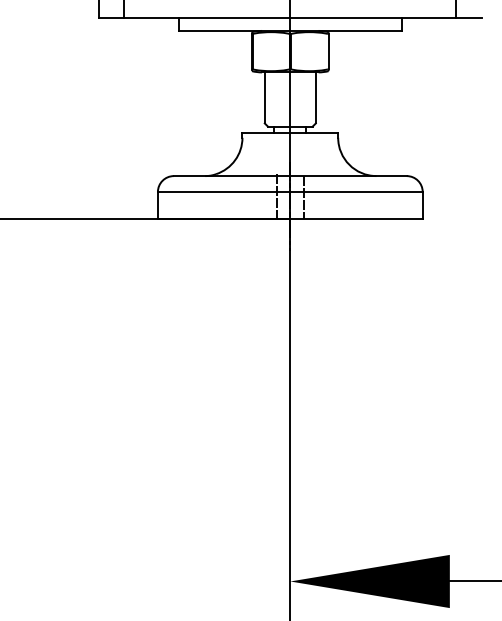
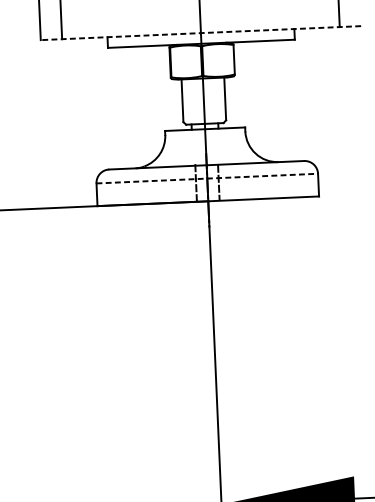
line: (289, 18) -> (200, 33), solid -> dashed
line: (290, 192) -> (207, 178), solid -> dashed

